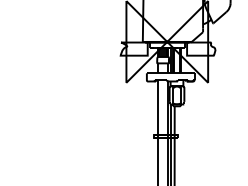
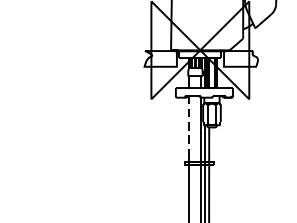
line: (158, 104) -> (189, 125), solid -> dashed

